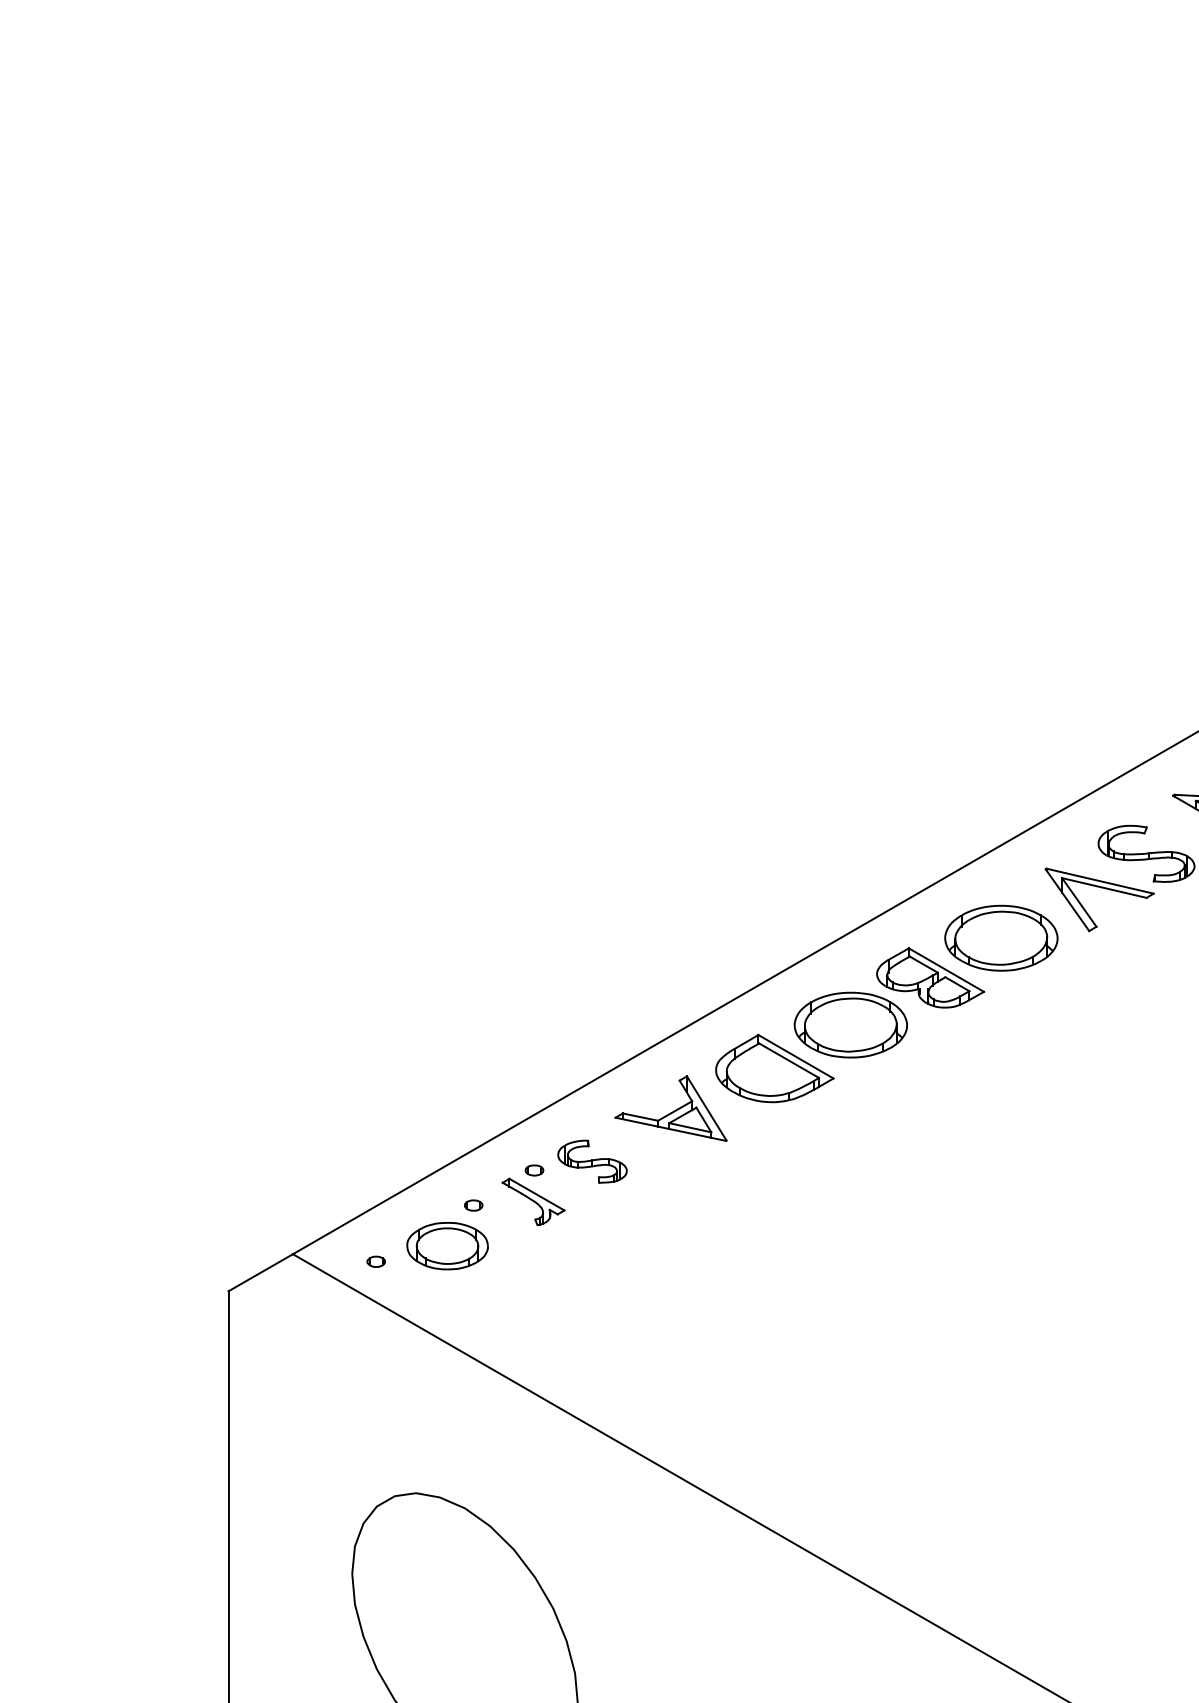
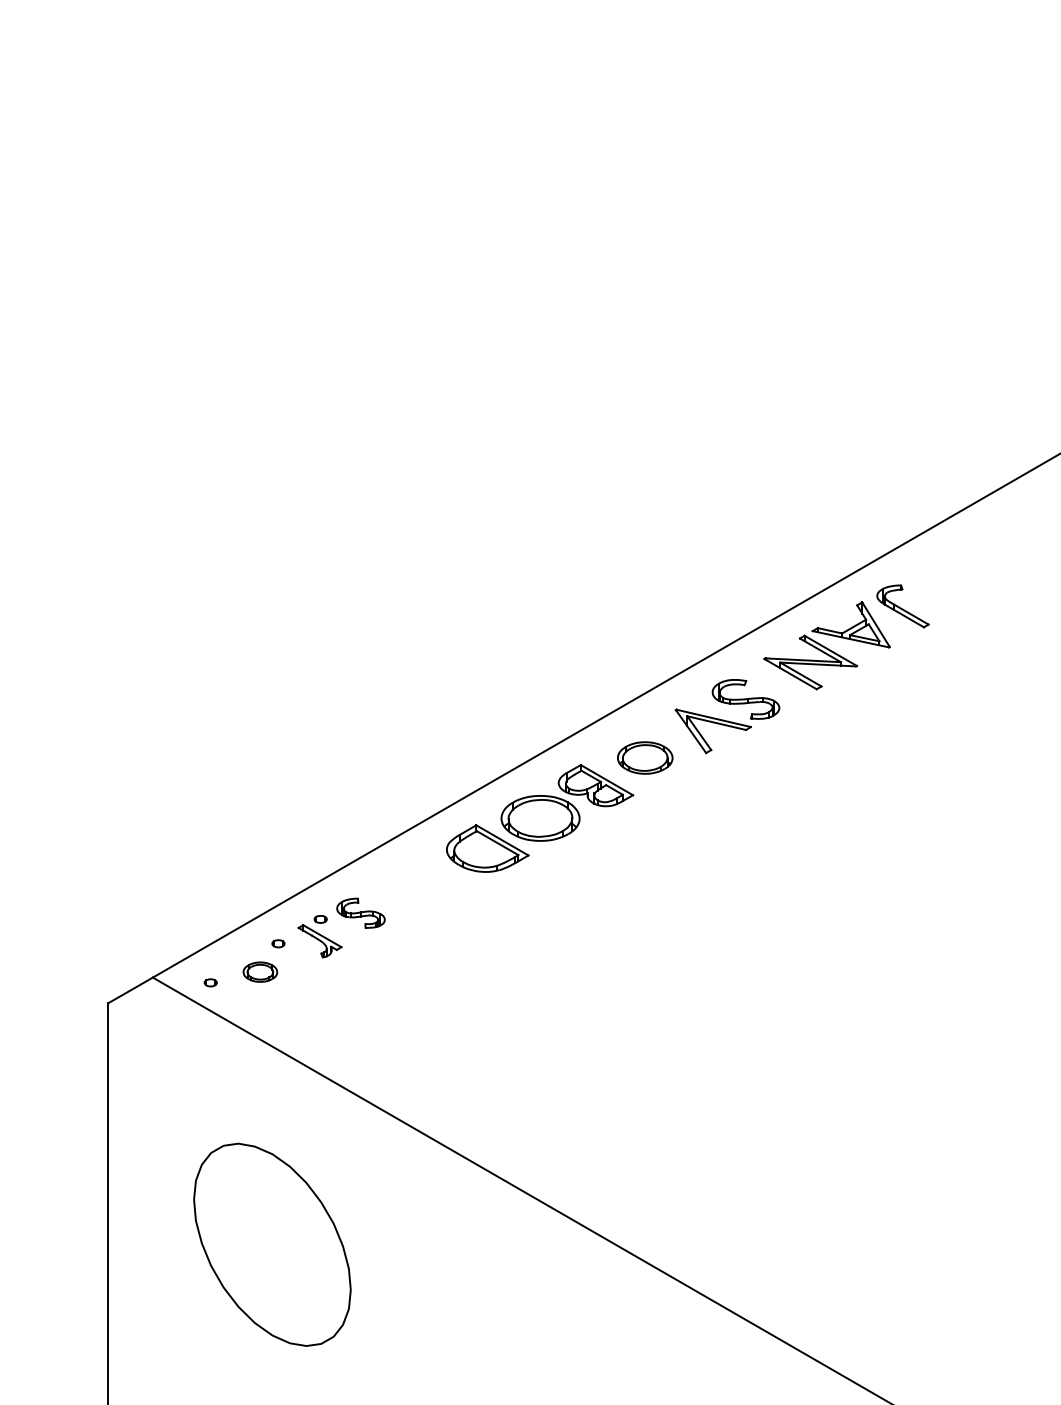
part: (1001, 937) -> (645, 757), size x0.7
part: (670, 1107) -> (415, 875), removed
part: (447, 1246) -> (260, 972), size x0.6

